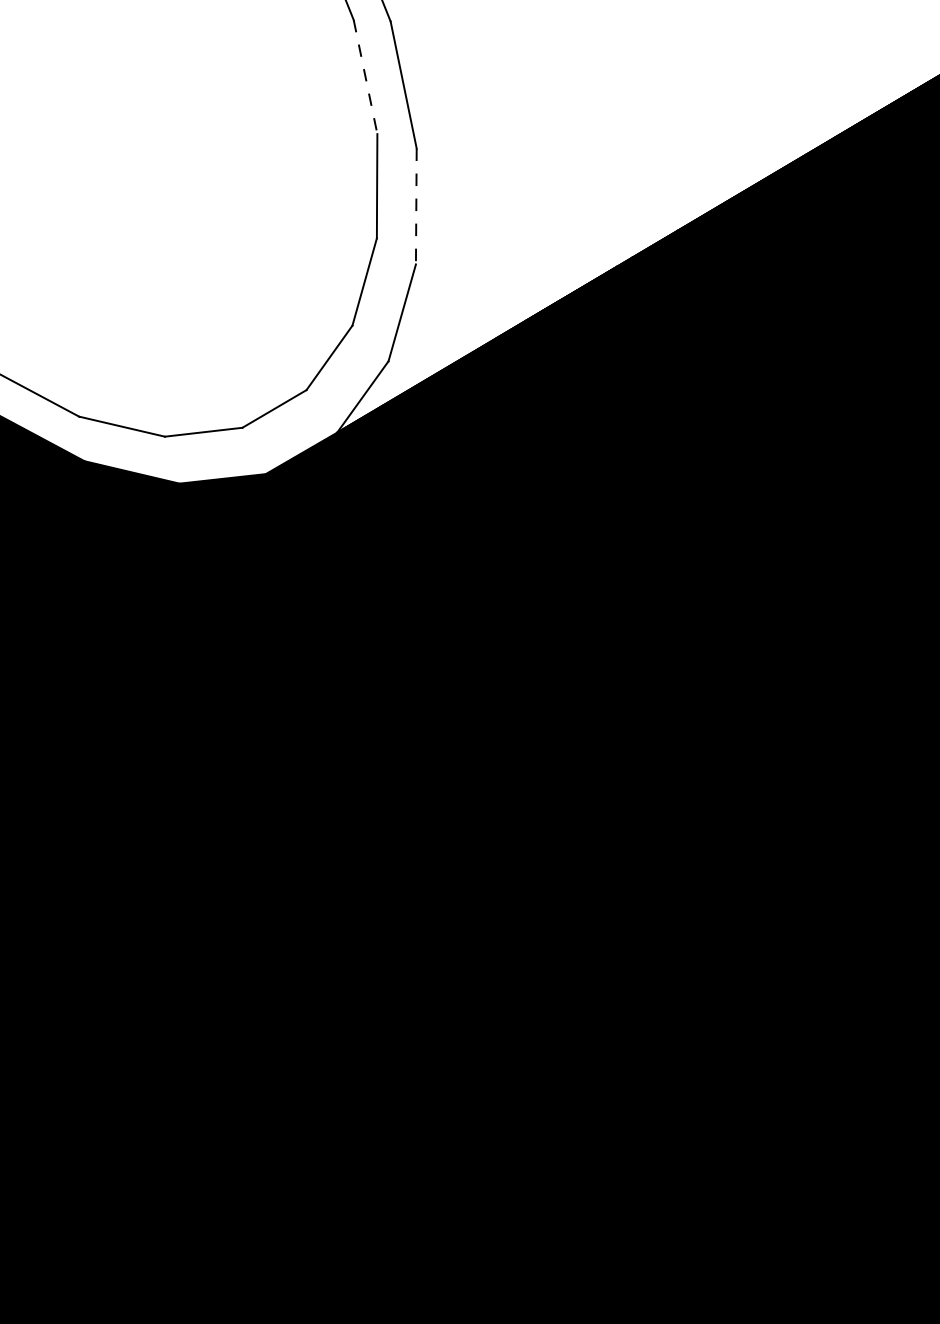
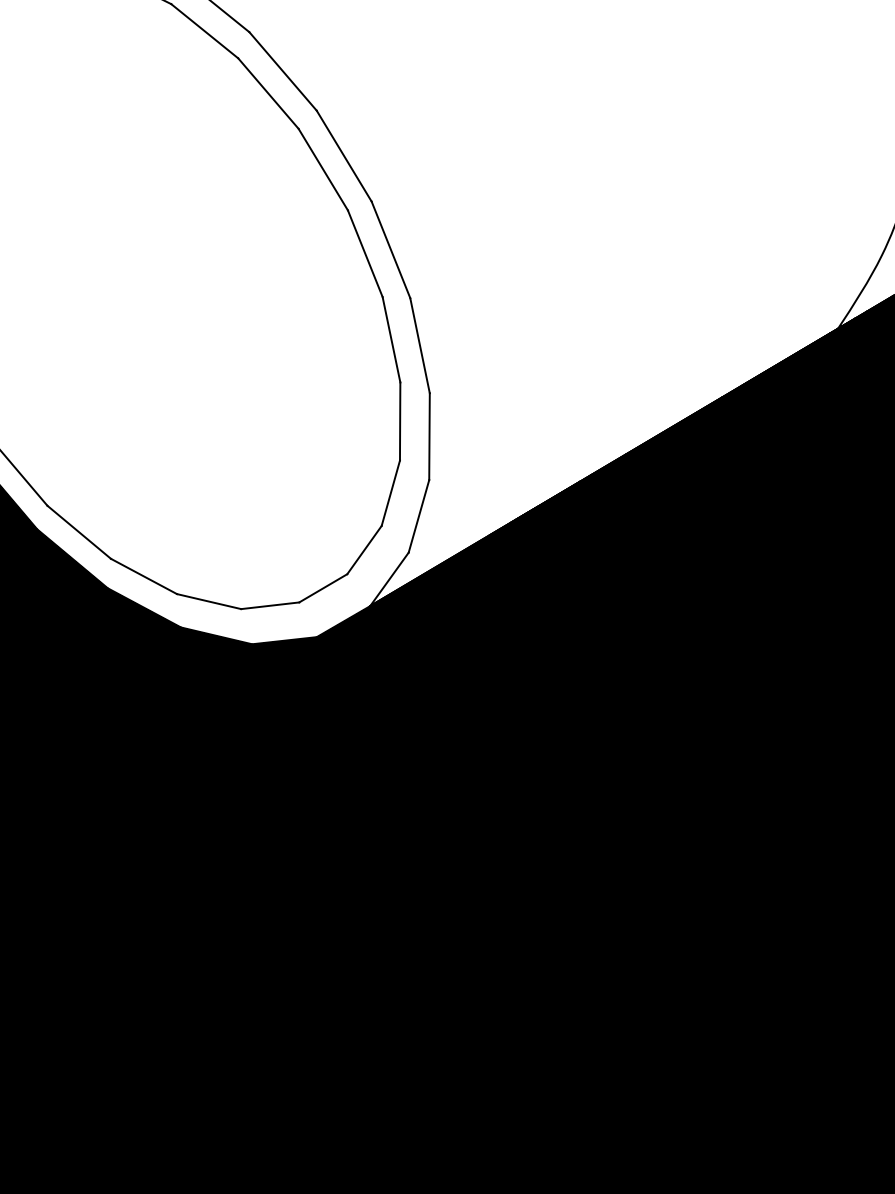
line: (365, 76) -> (391, 339), dashed -> solid
line: (416, 207) -> (429, 437), dashed -> solid

